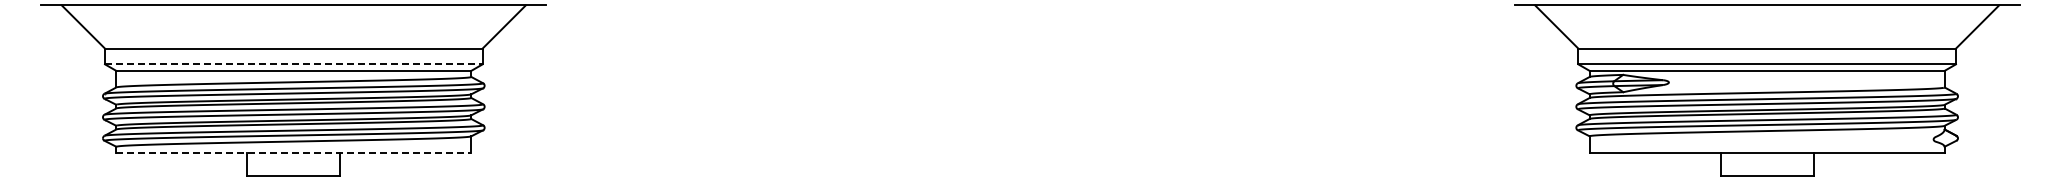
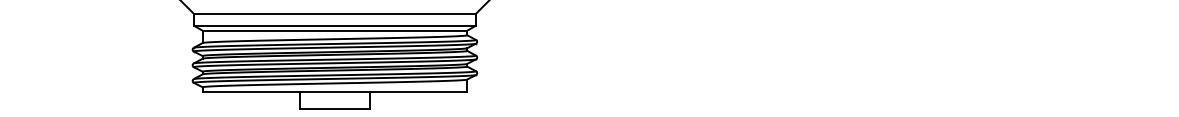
line: (293, 64) -> (334, 25), dashed -> solid
line: (294, 152) -> (335, 91), dashed -> solid

